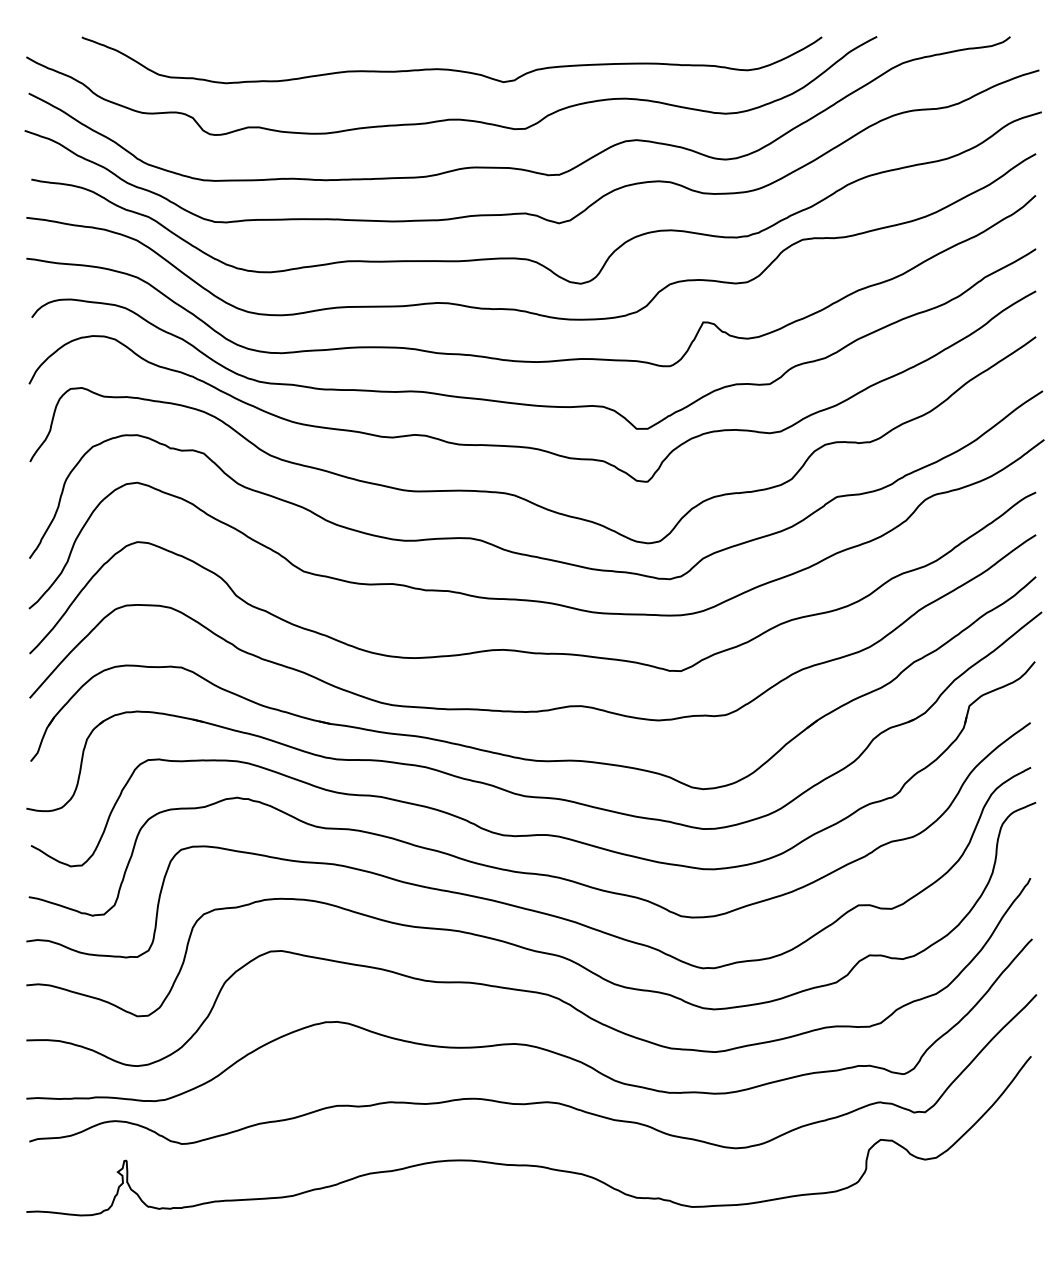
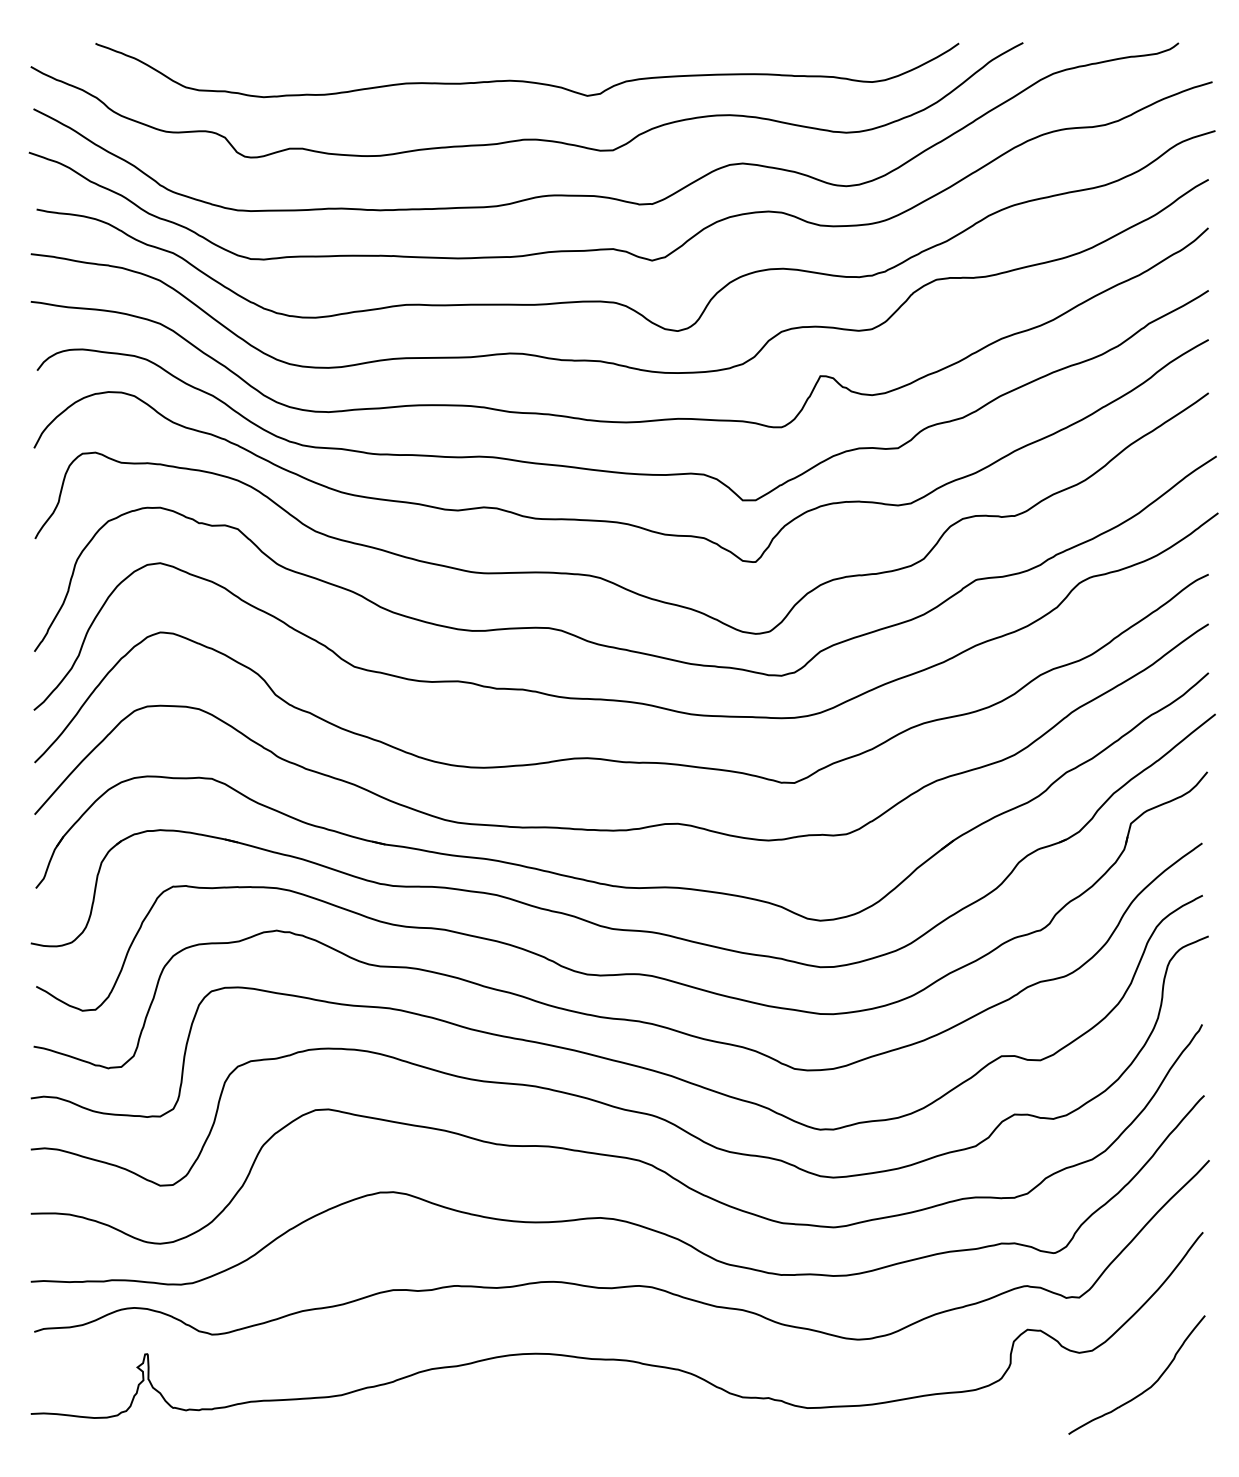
curve: (981, 1191) -> (1145, 1389), added

